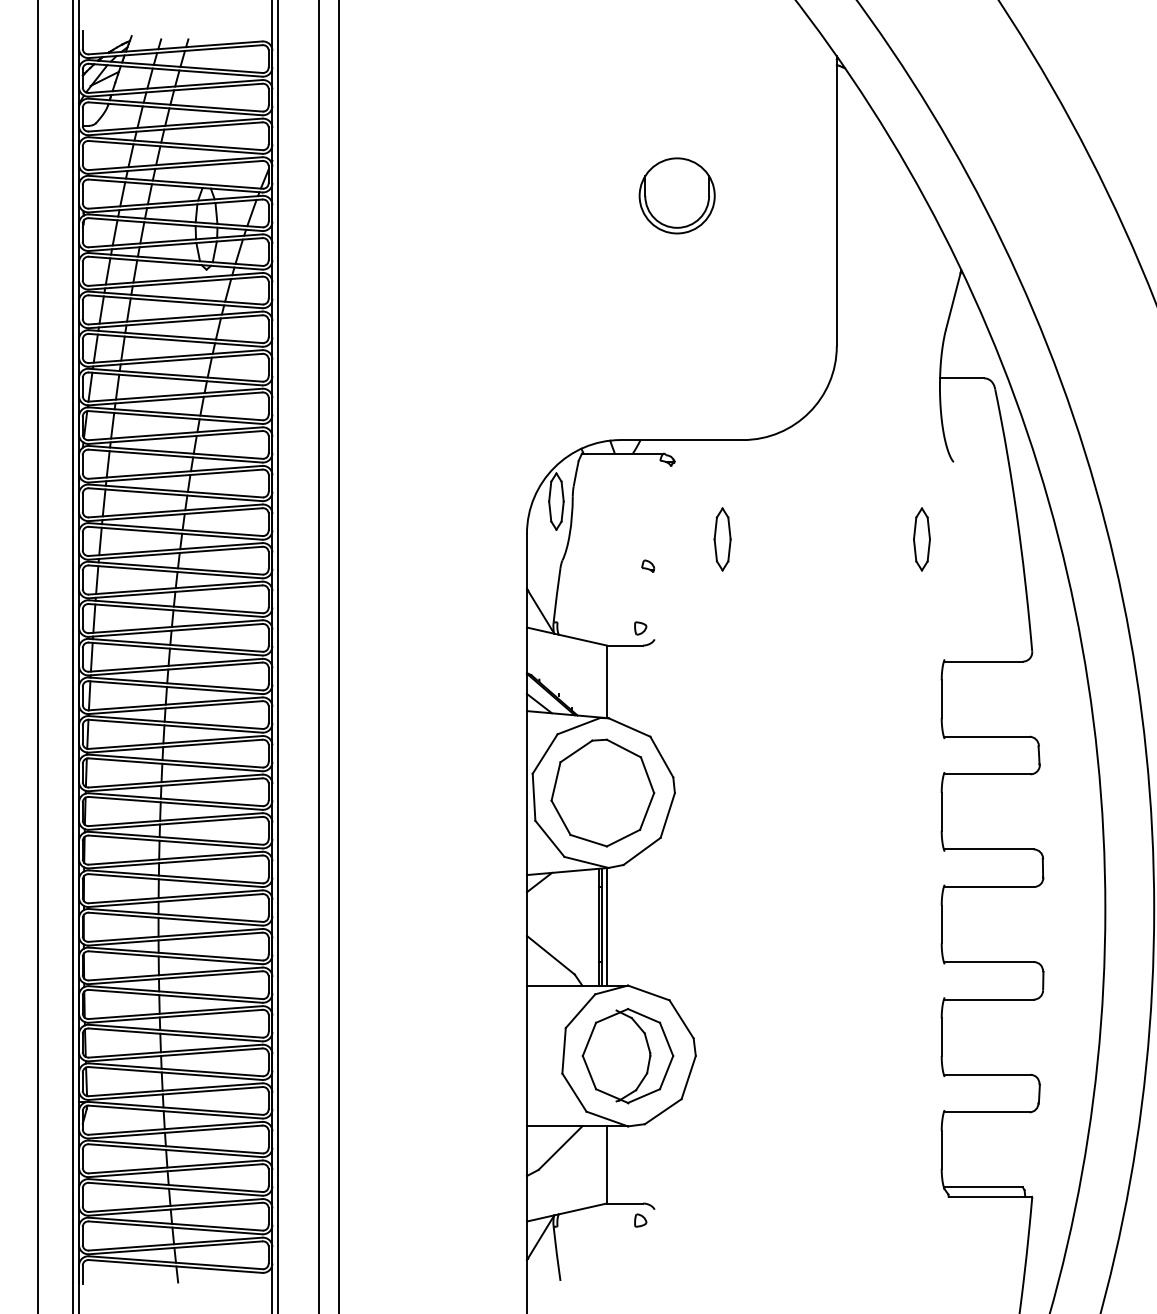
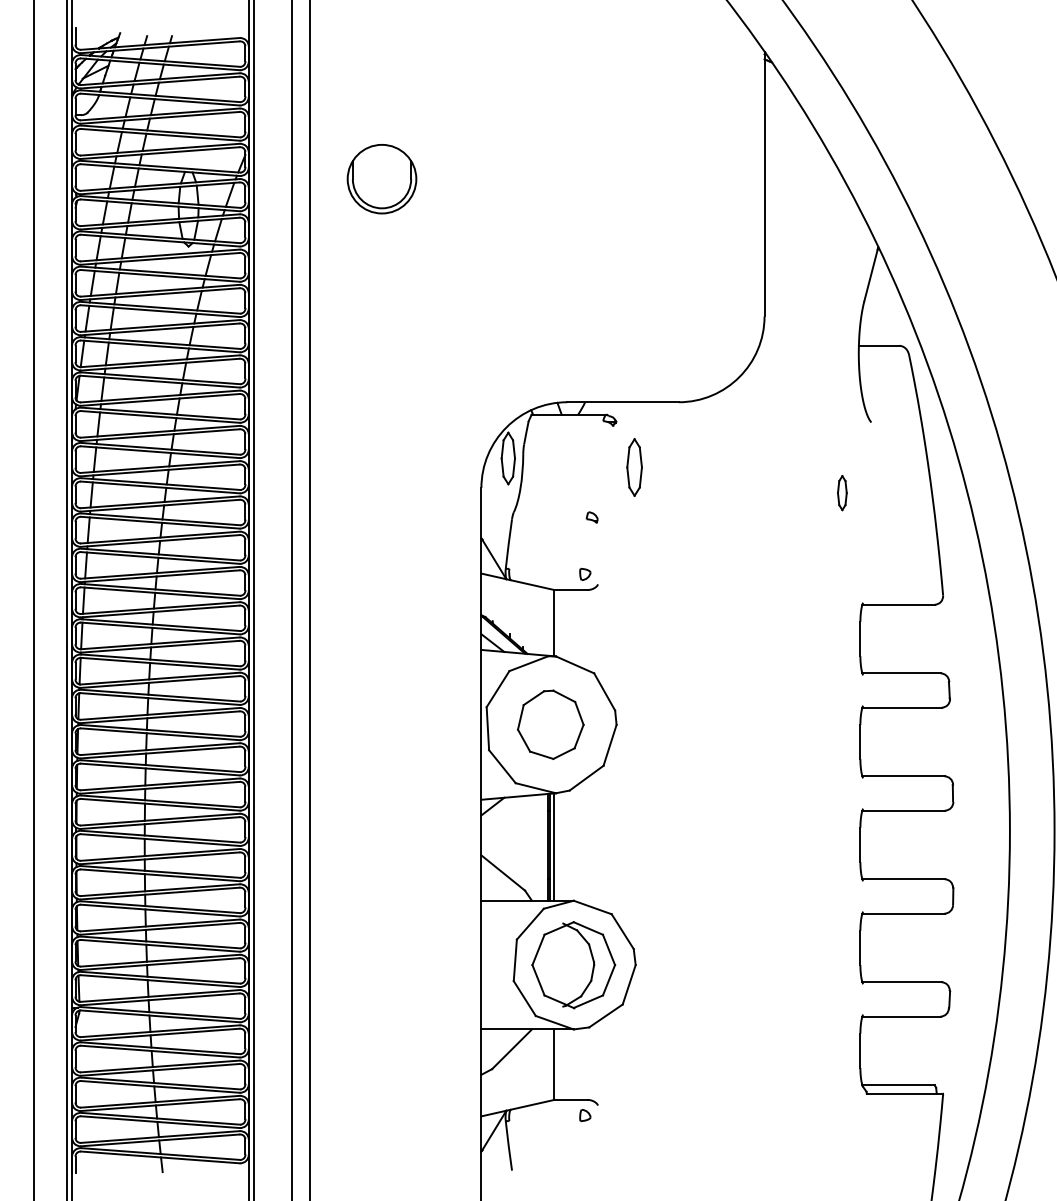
part: (676, 195) -> (381, 178), moved
part: (722, 539) -> (634, 467), moved
part: (921, 539) -> (841, 493), size x0.6
part: (602, 792) -> (550, 724), size x0.7

